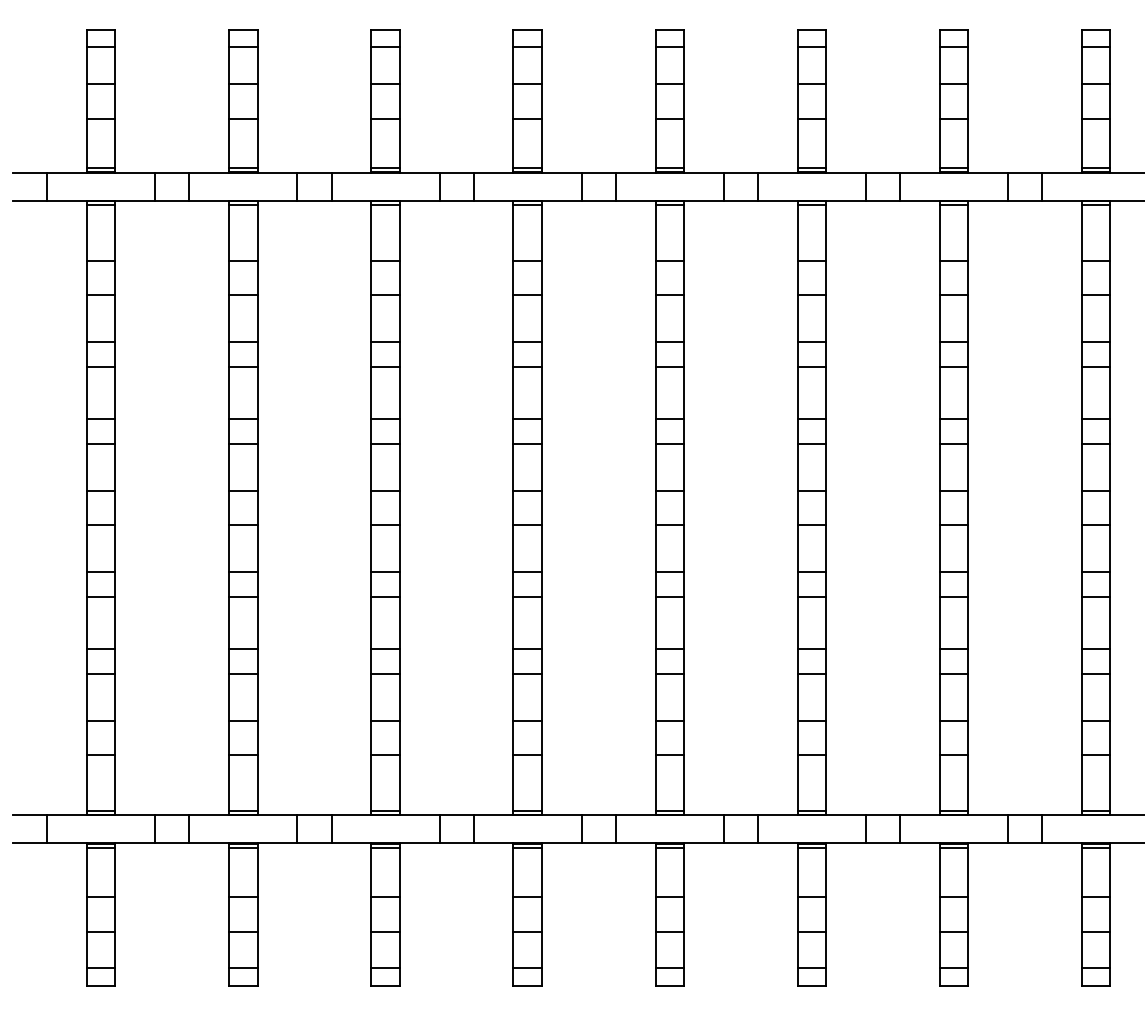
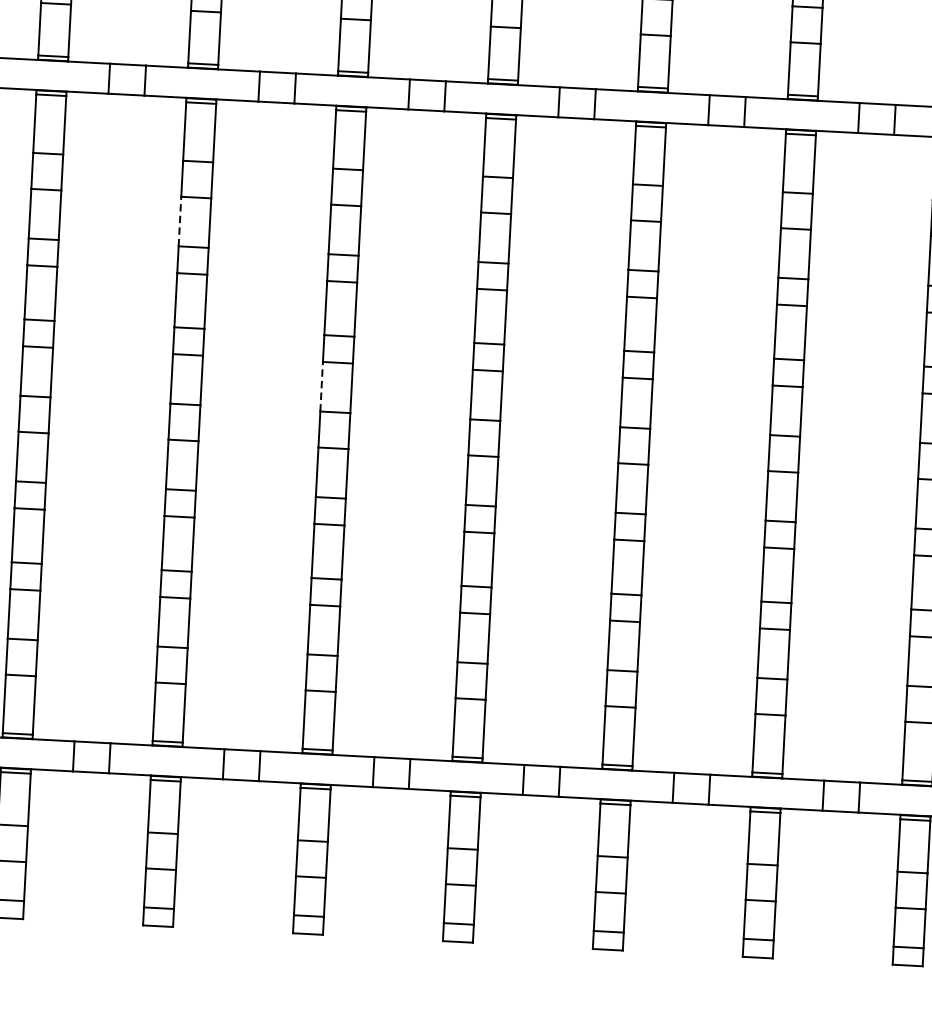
line: (371, 317) -> (180, 220), solid -> dashed
line: (513, 466) -> (321, 385), solid -> dashed

